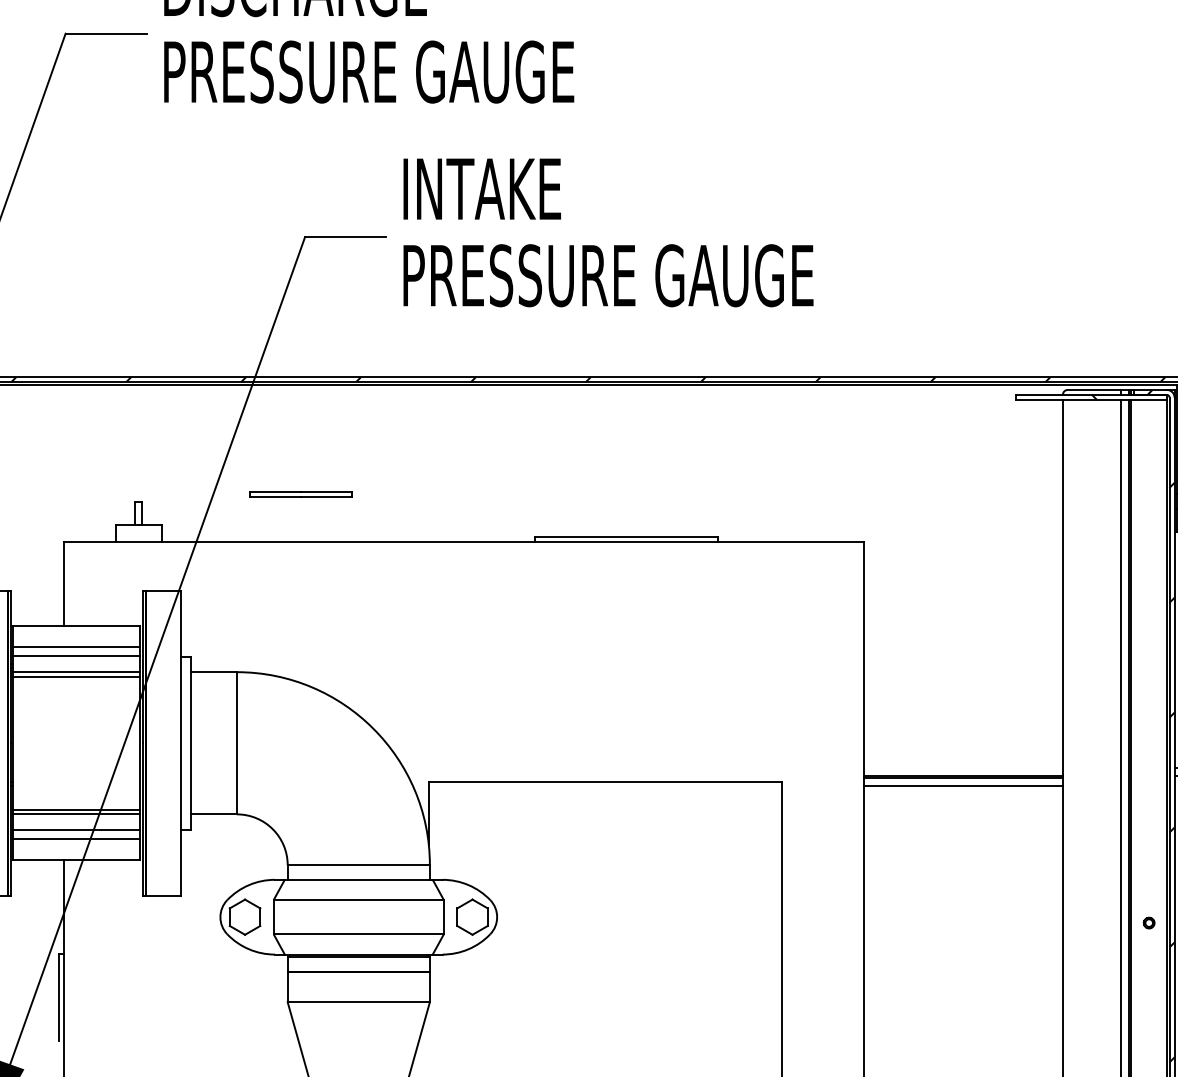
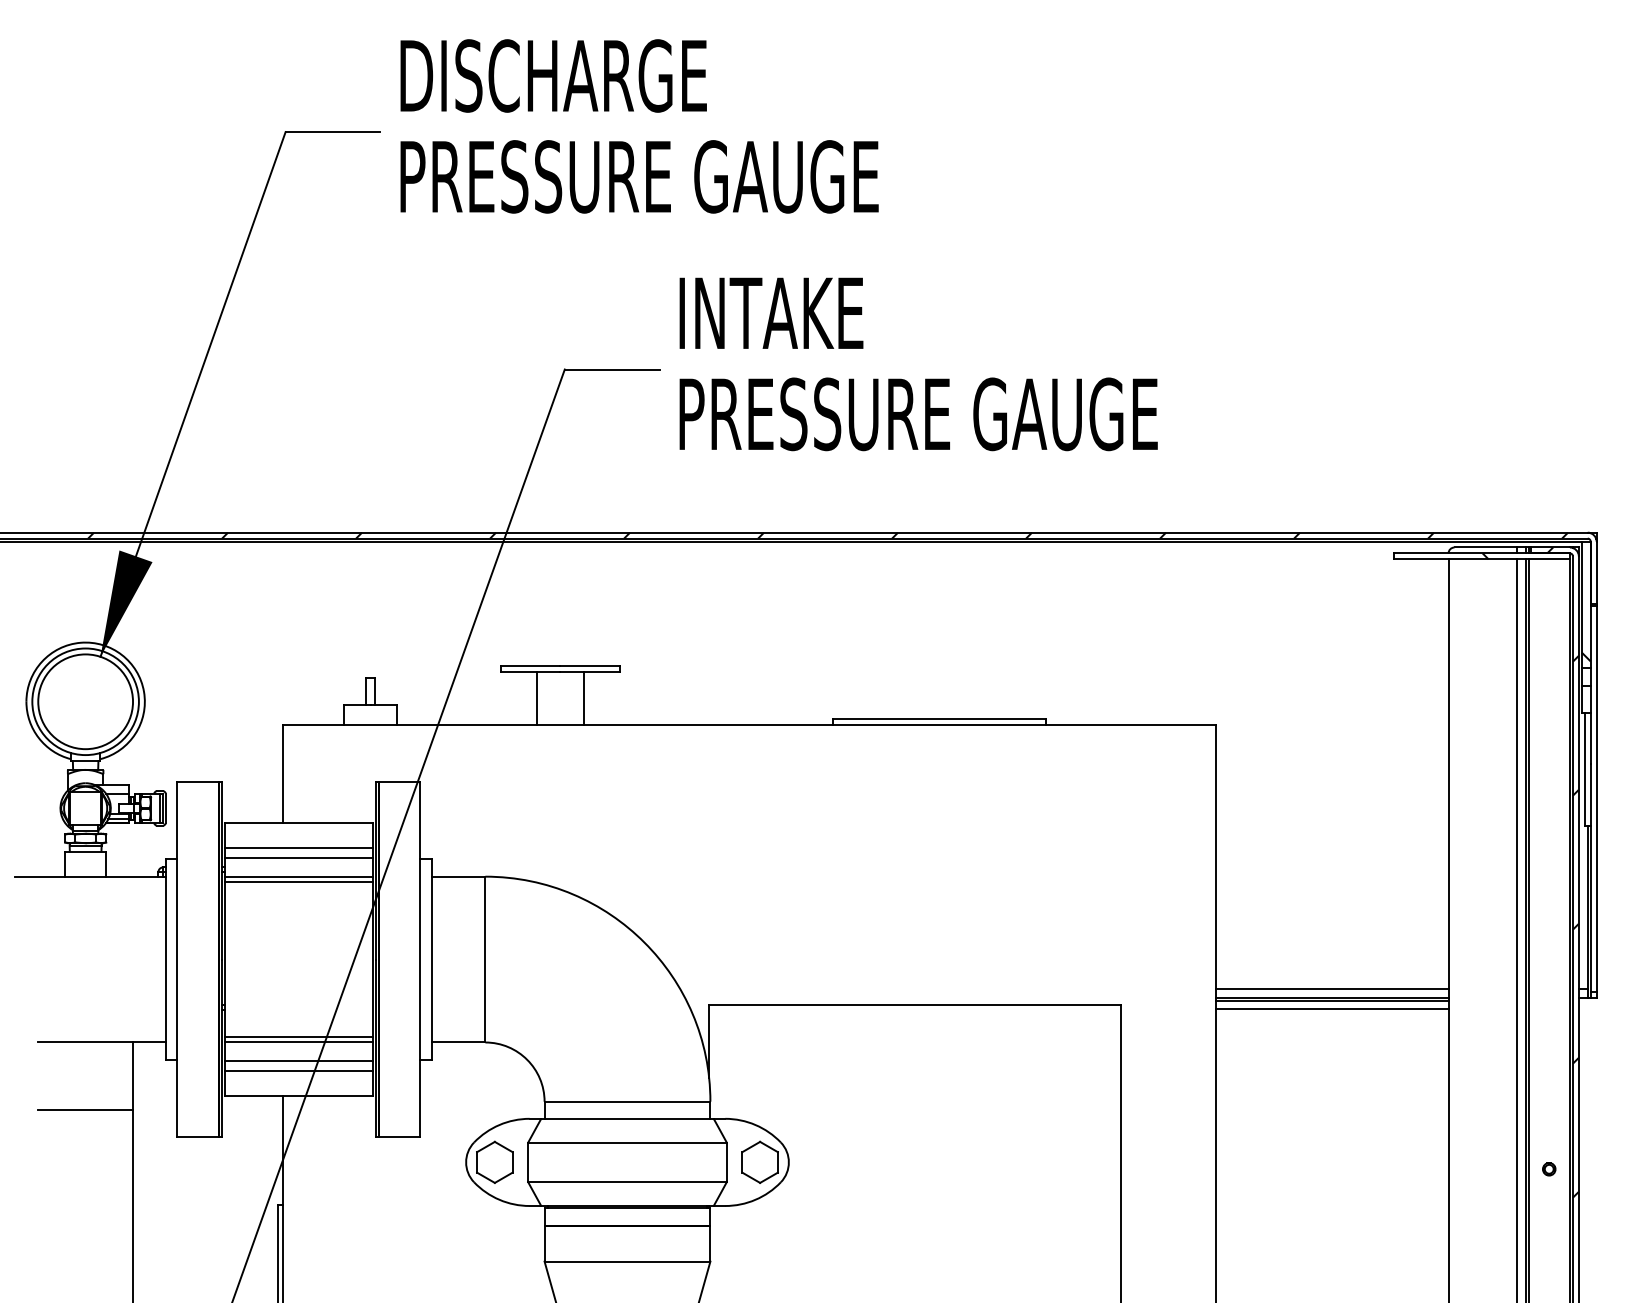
line: (280, 519) -> (536, 698), added
line: (321, 519) -> (583, 698), added
line: (963, 768) -> (1332, 988), added

